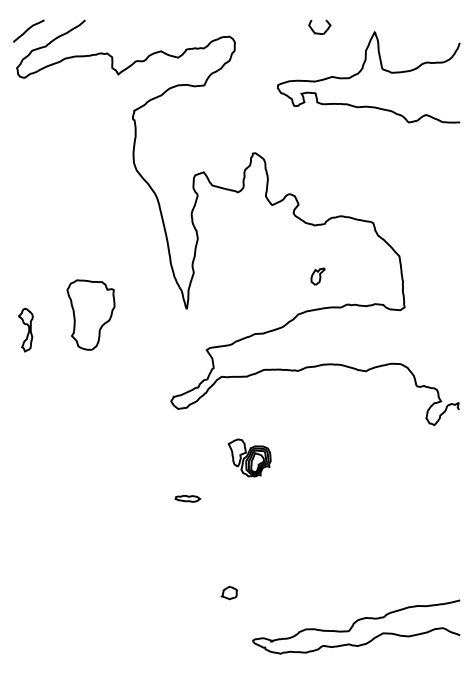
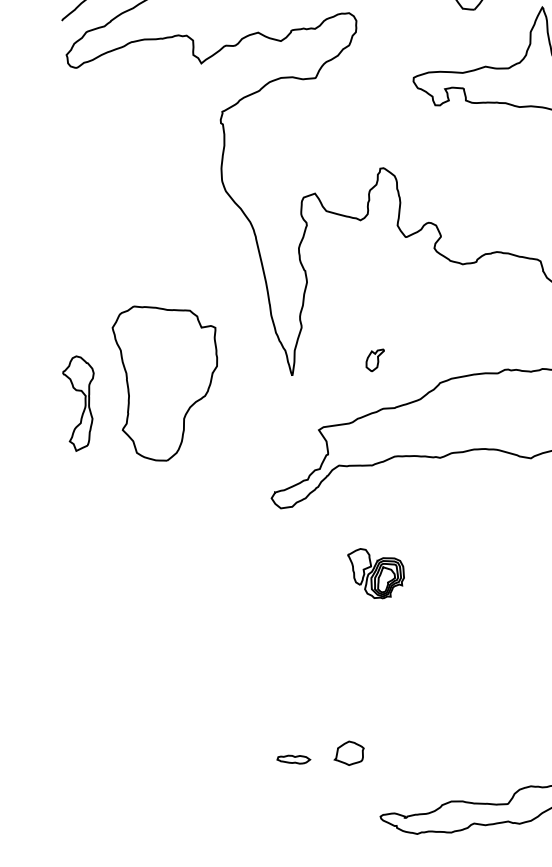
part: (317, 276) -> (374, 360), moved
part: (90, 314) -> (164, 382), size x1.67
part: (25, 329) -> (77, 402), size x1.67
part: (187, 498) -> (293, 759), moved
part: (229, 592) -> (349, 752), size x1.43

